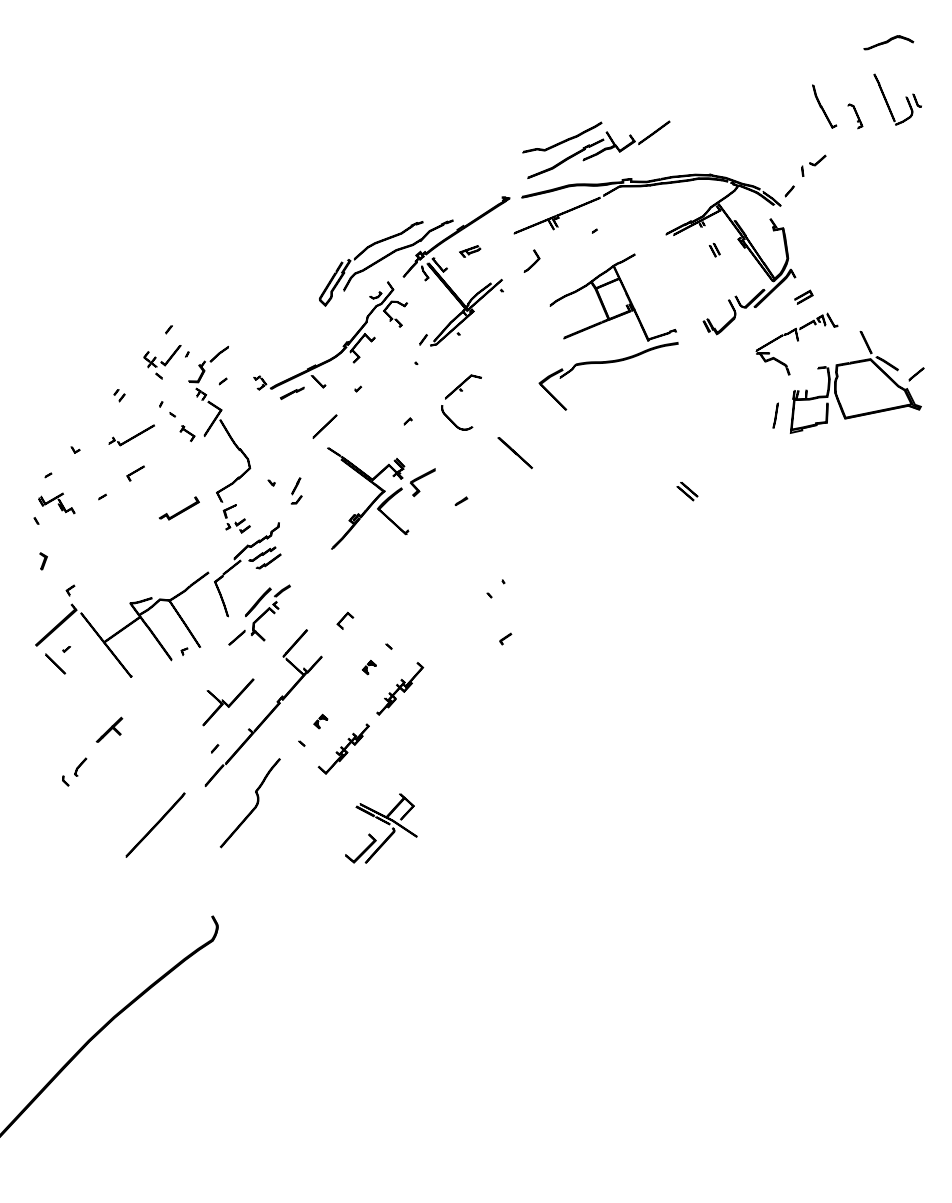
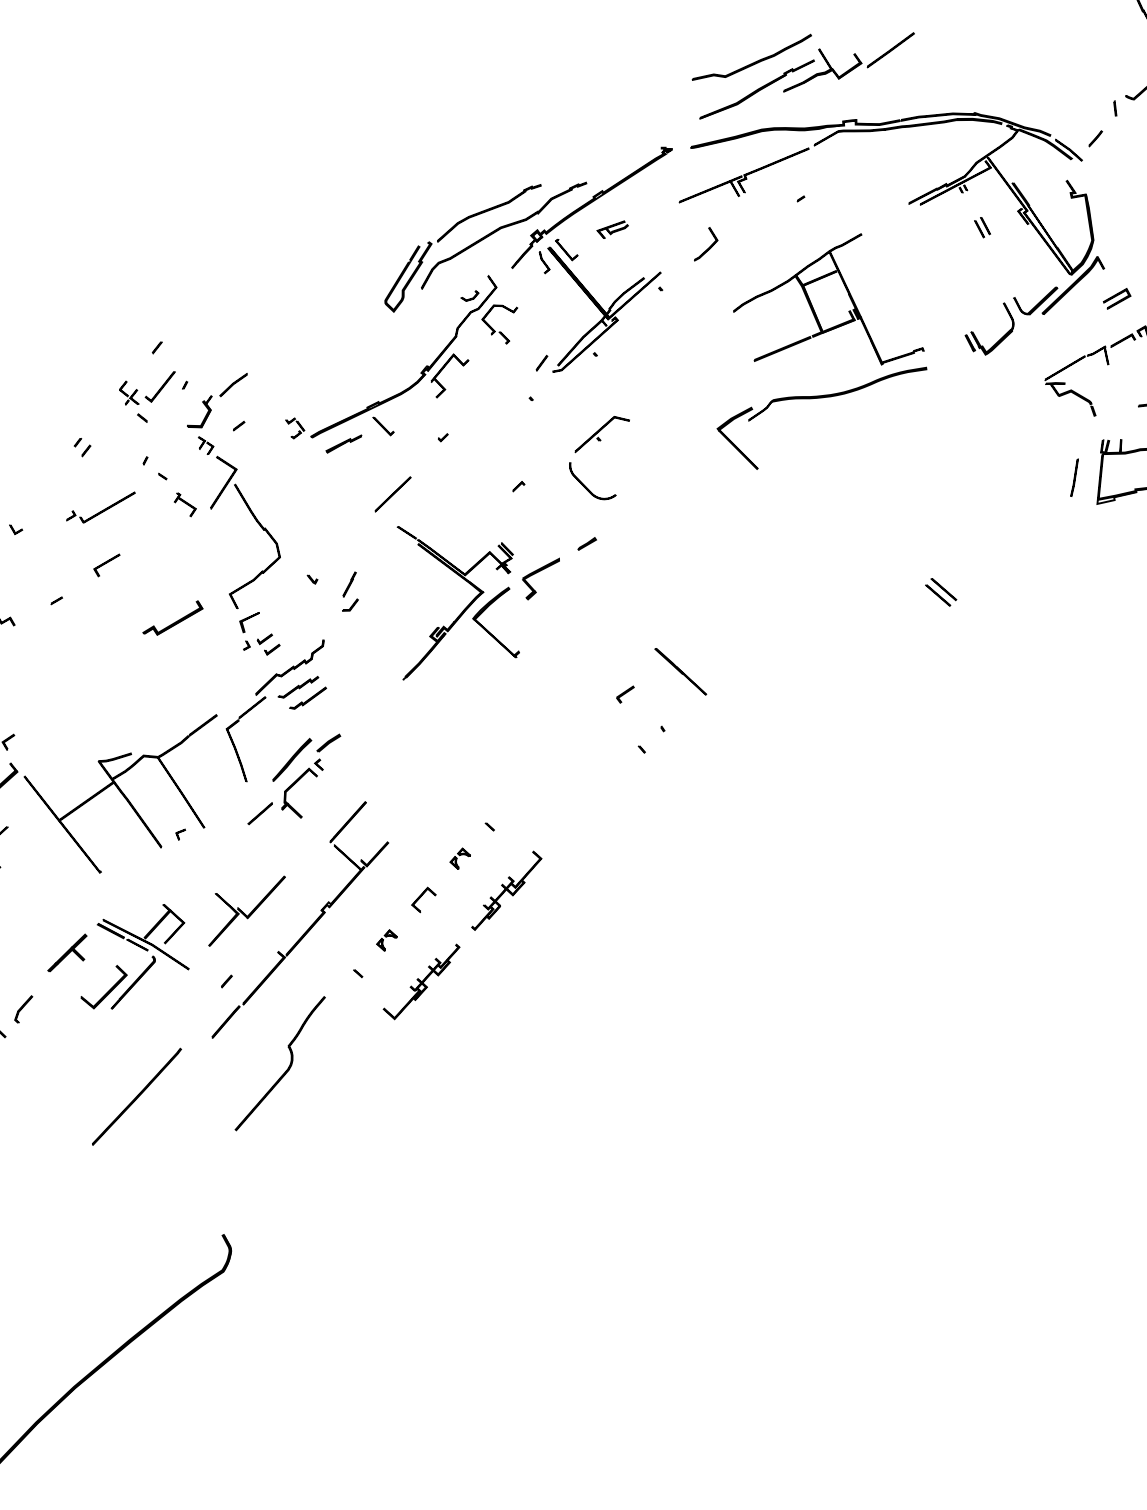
line: (514, 453) -> (679, 672), moved
part: (461, 500) -> (587, 542), moved
part: (345, 620) -> (424, 899), moved
part: (505, 638) -> (625, 693), moved
part: (383, 822) -> (138, 947), moved

